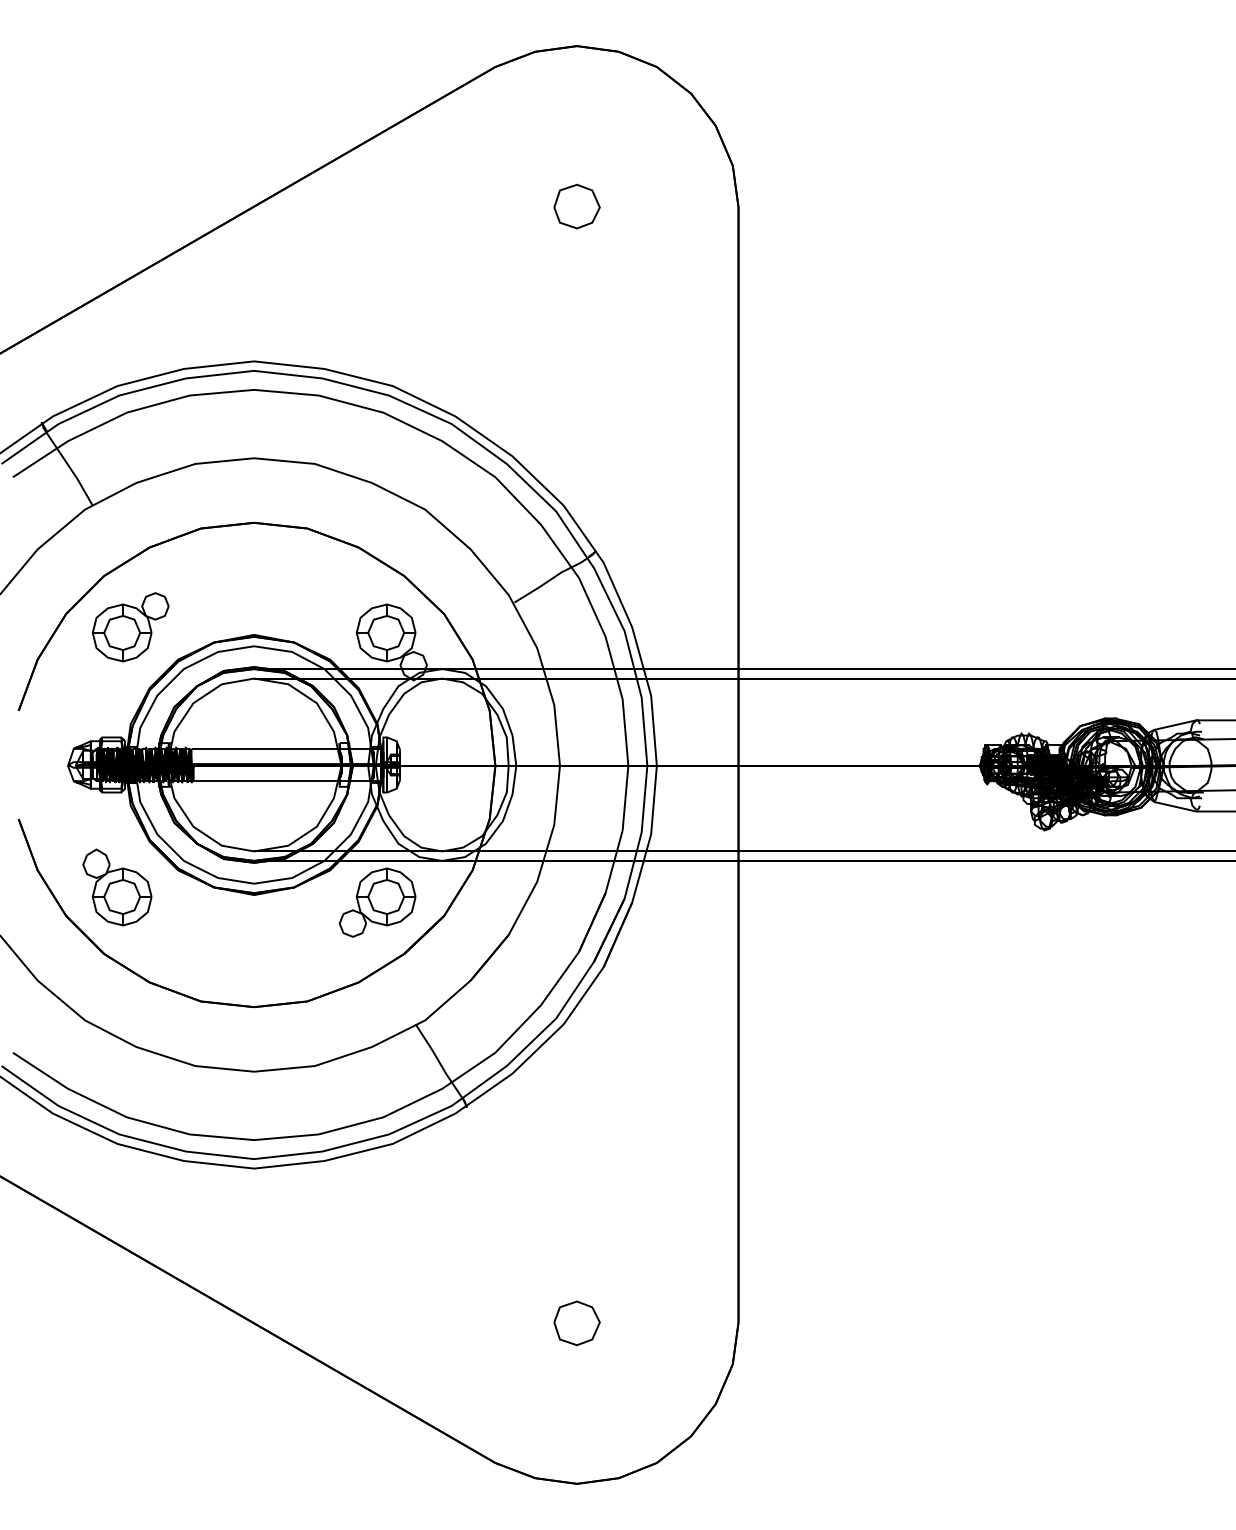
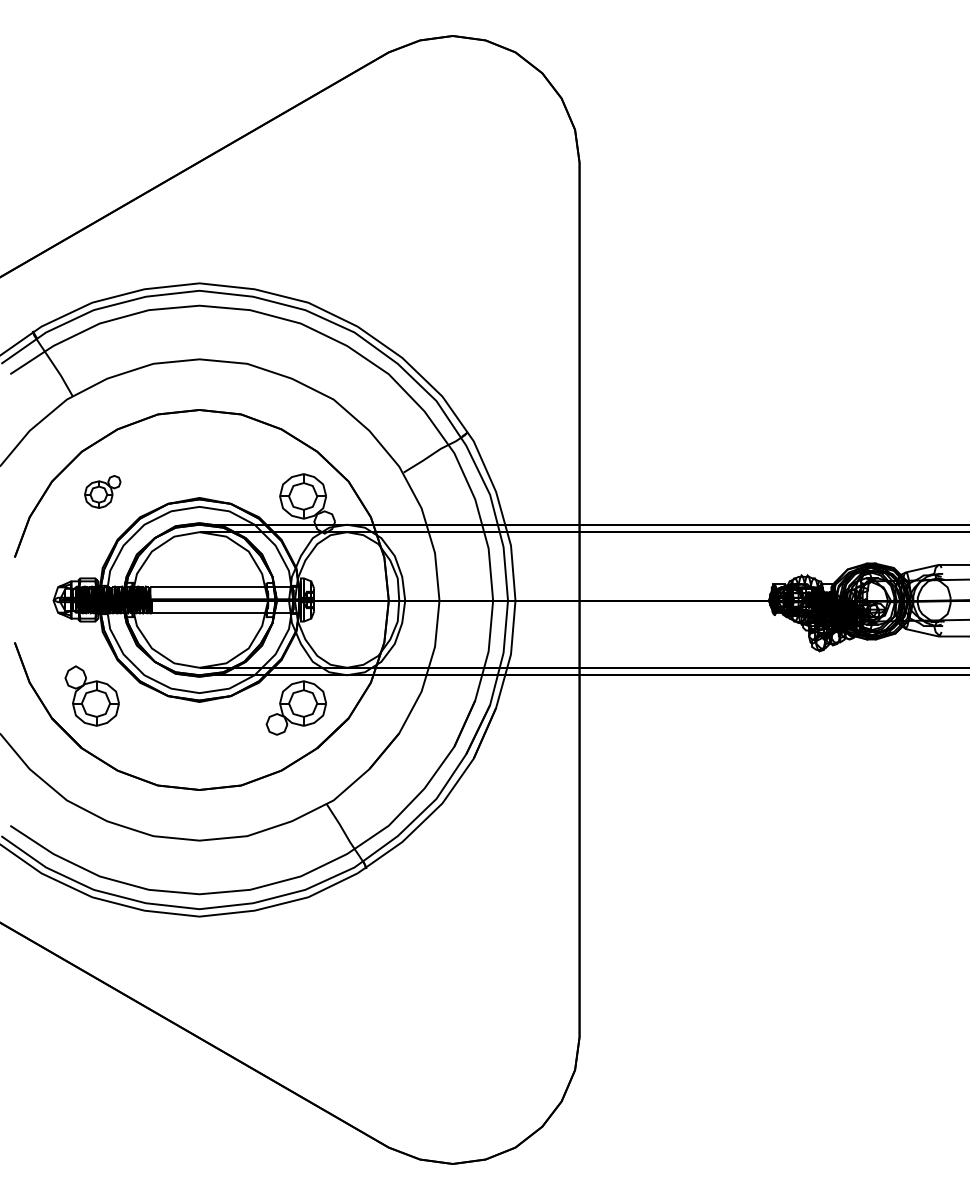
part: (576, 206) -> (452, 161), removed
part: (130, 626) -> (102, 491), size x0.6
part: (576, 1322) -> (452, 1037), removed

